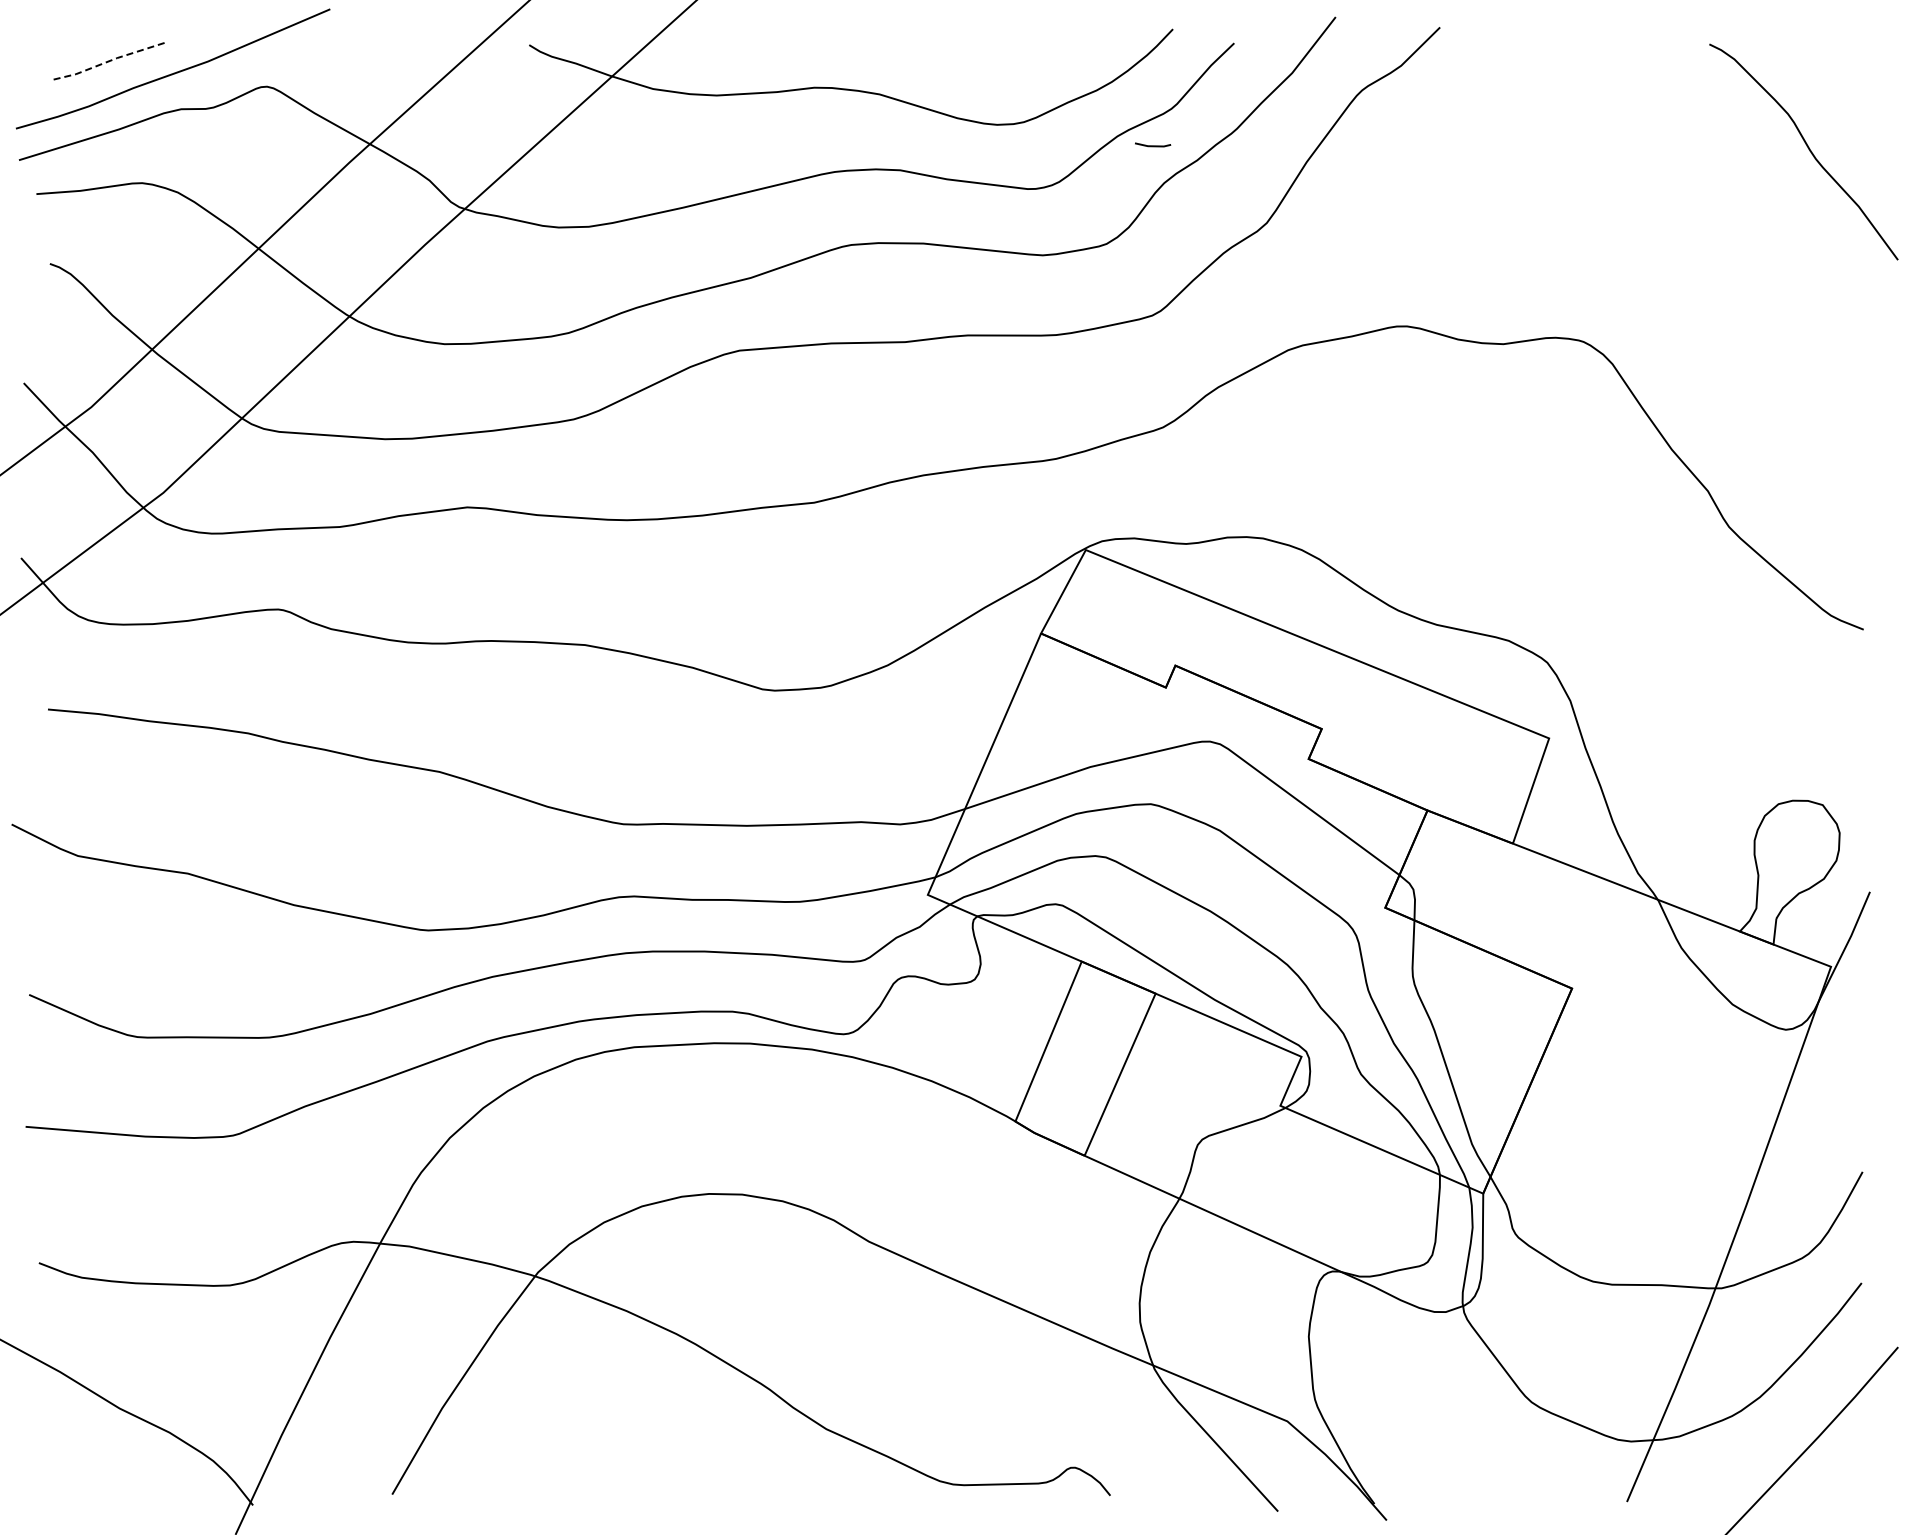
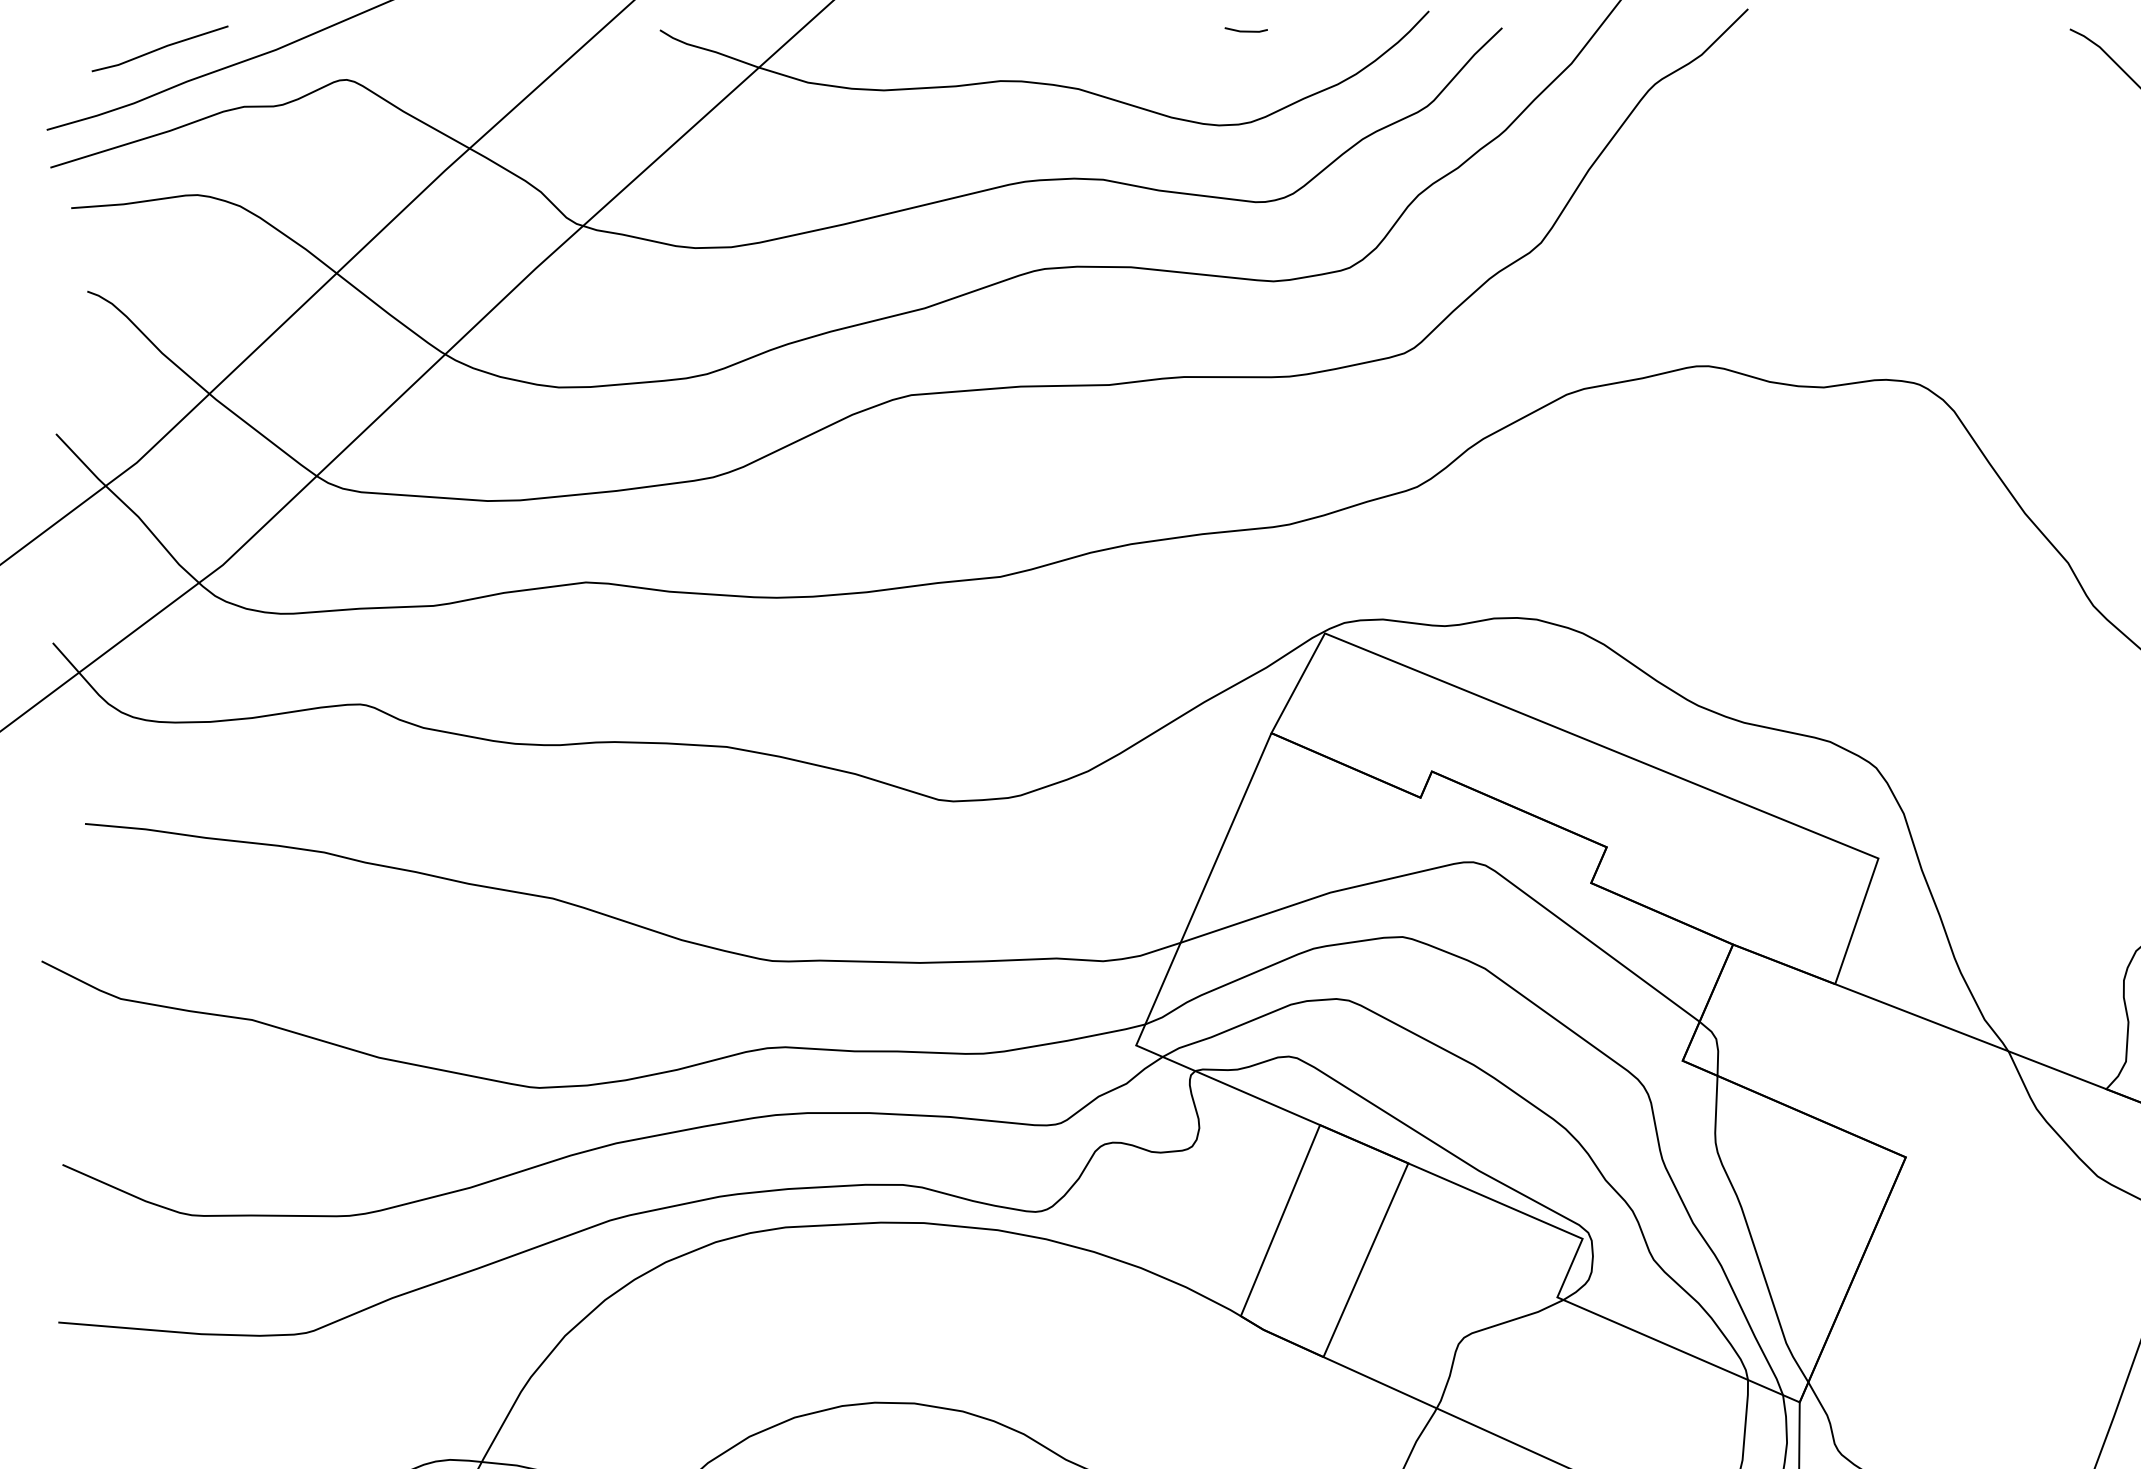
line: (110, 60) -> (159, 48), dashed -> solid
line: (1153, 145) -> (1246, 30), moved

